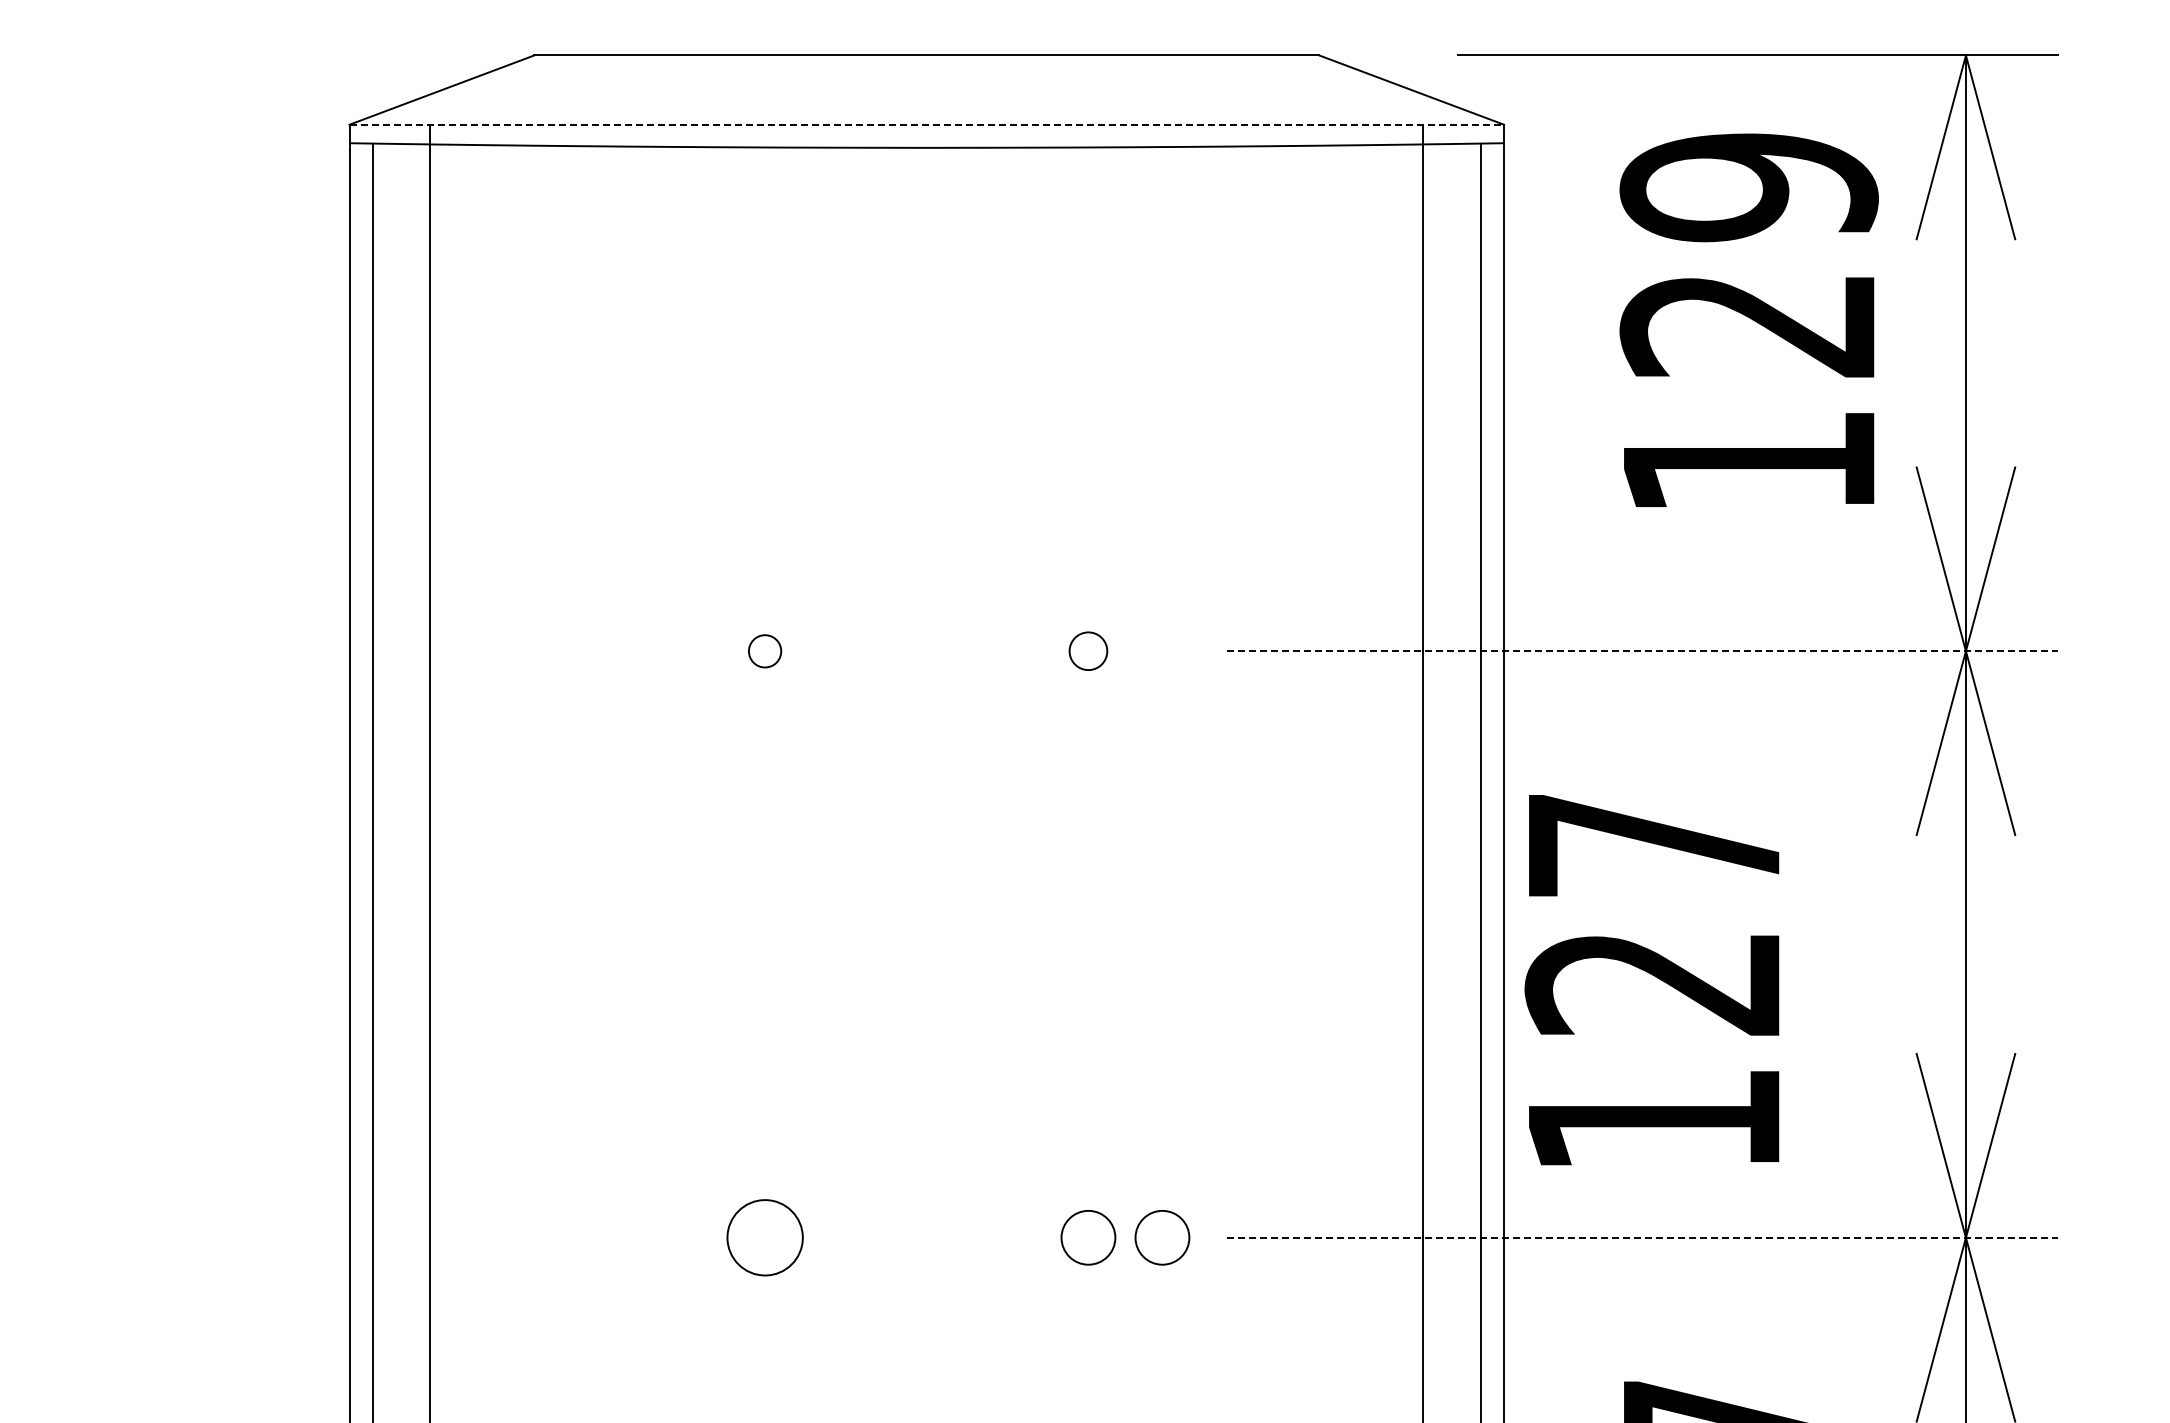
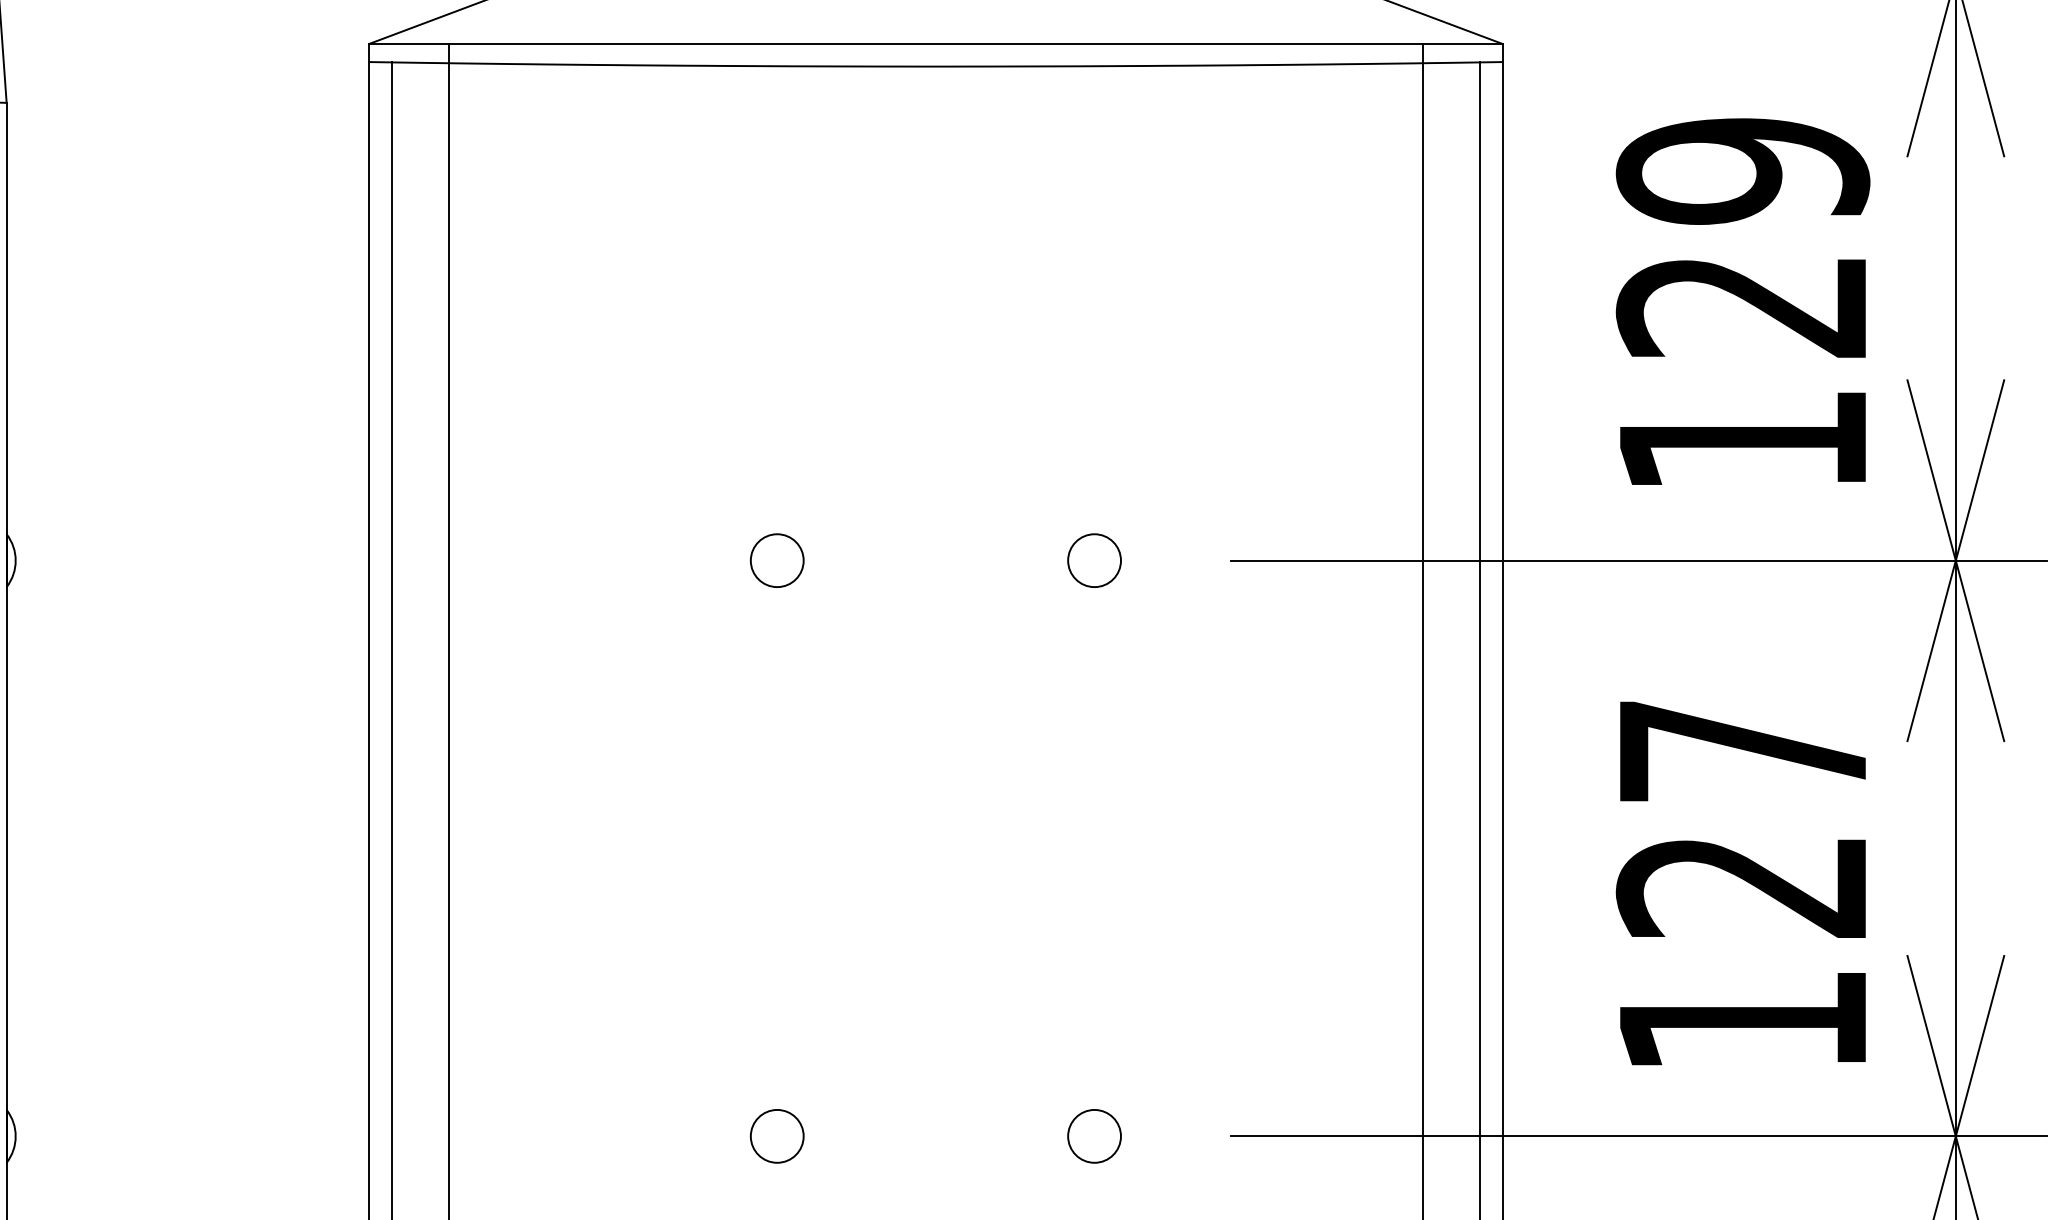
line: (927, 124) -> (936, 43), dashed -> solid
text: (1748, 319) -> (1742, 300), moved
circle: (764, 651) -> (776, 560), size x1.67
circle: (1088, 651) -> (1094, 560), size x1.43
line: (1642, 651) -> (1638, 560), dashed -> solid
text: (1651, 980) -> (1740, 883), moved
circle: (765, 1237) -> (777, 1136), size x0.71
circle: (1162, 1237) -> (1167, 1136), removed
line: (1642, 1237) -> (1638, 1136), dashed -> solid

